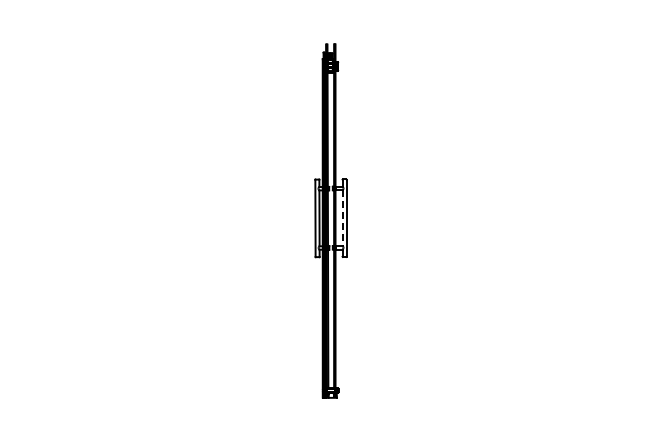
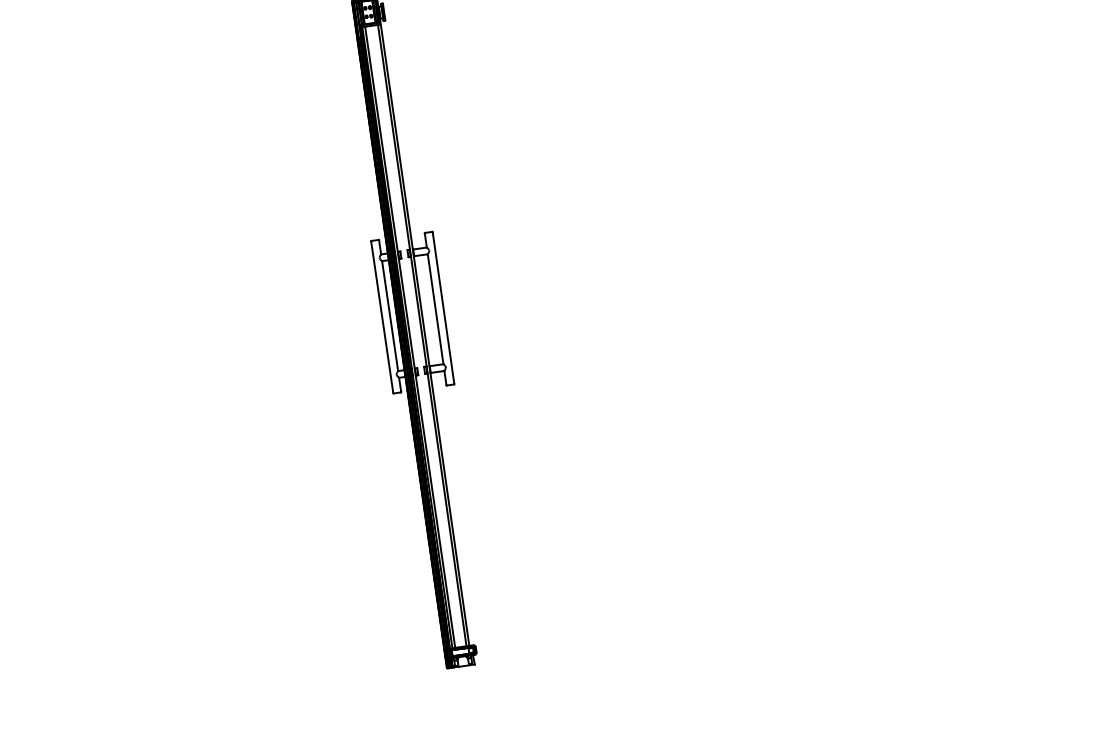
line: (342, 218) -> (435, 309), dashed -> solid

